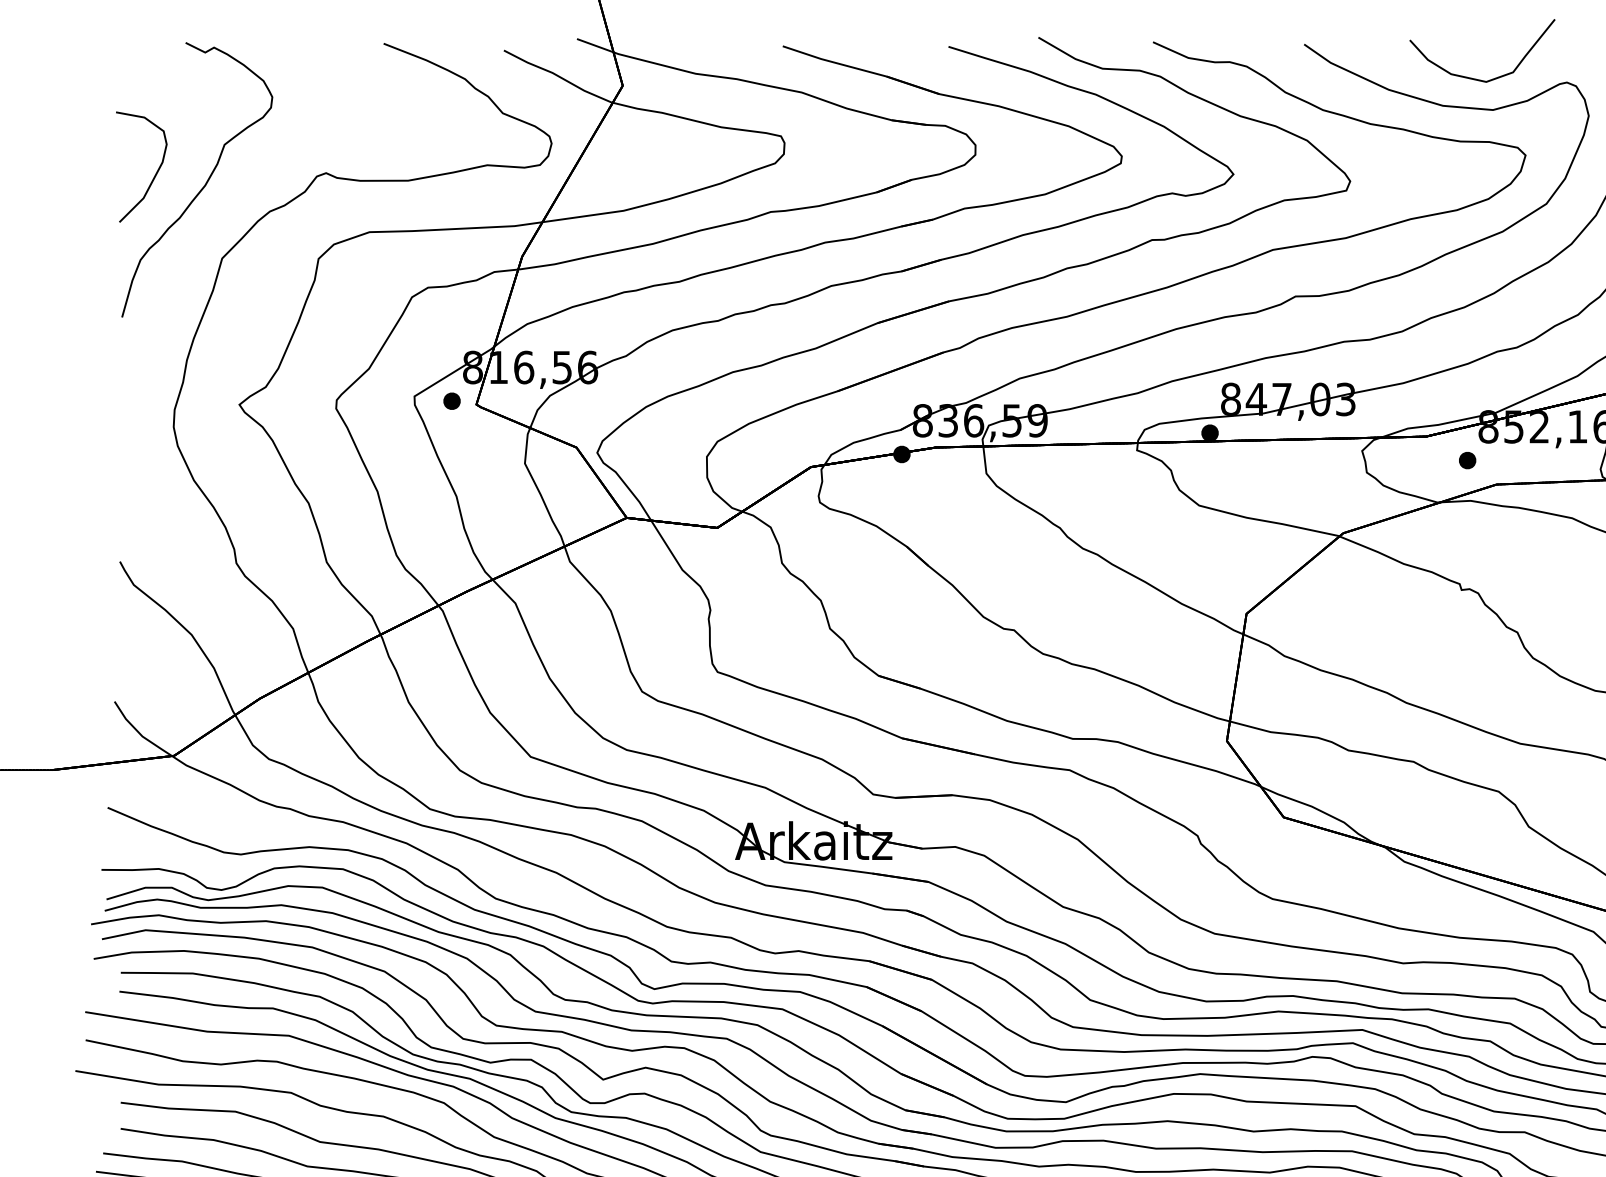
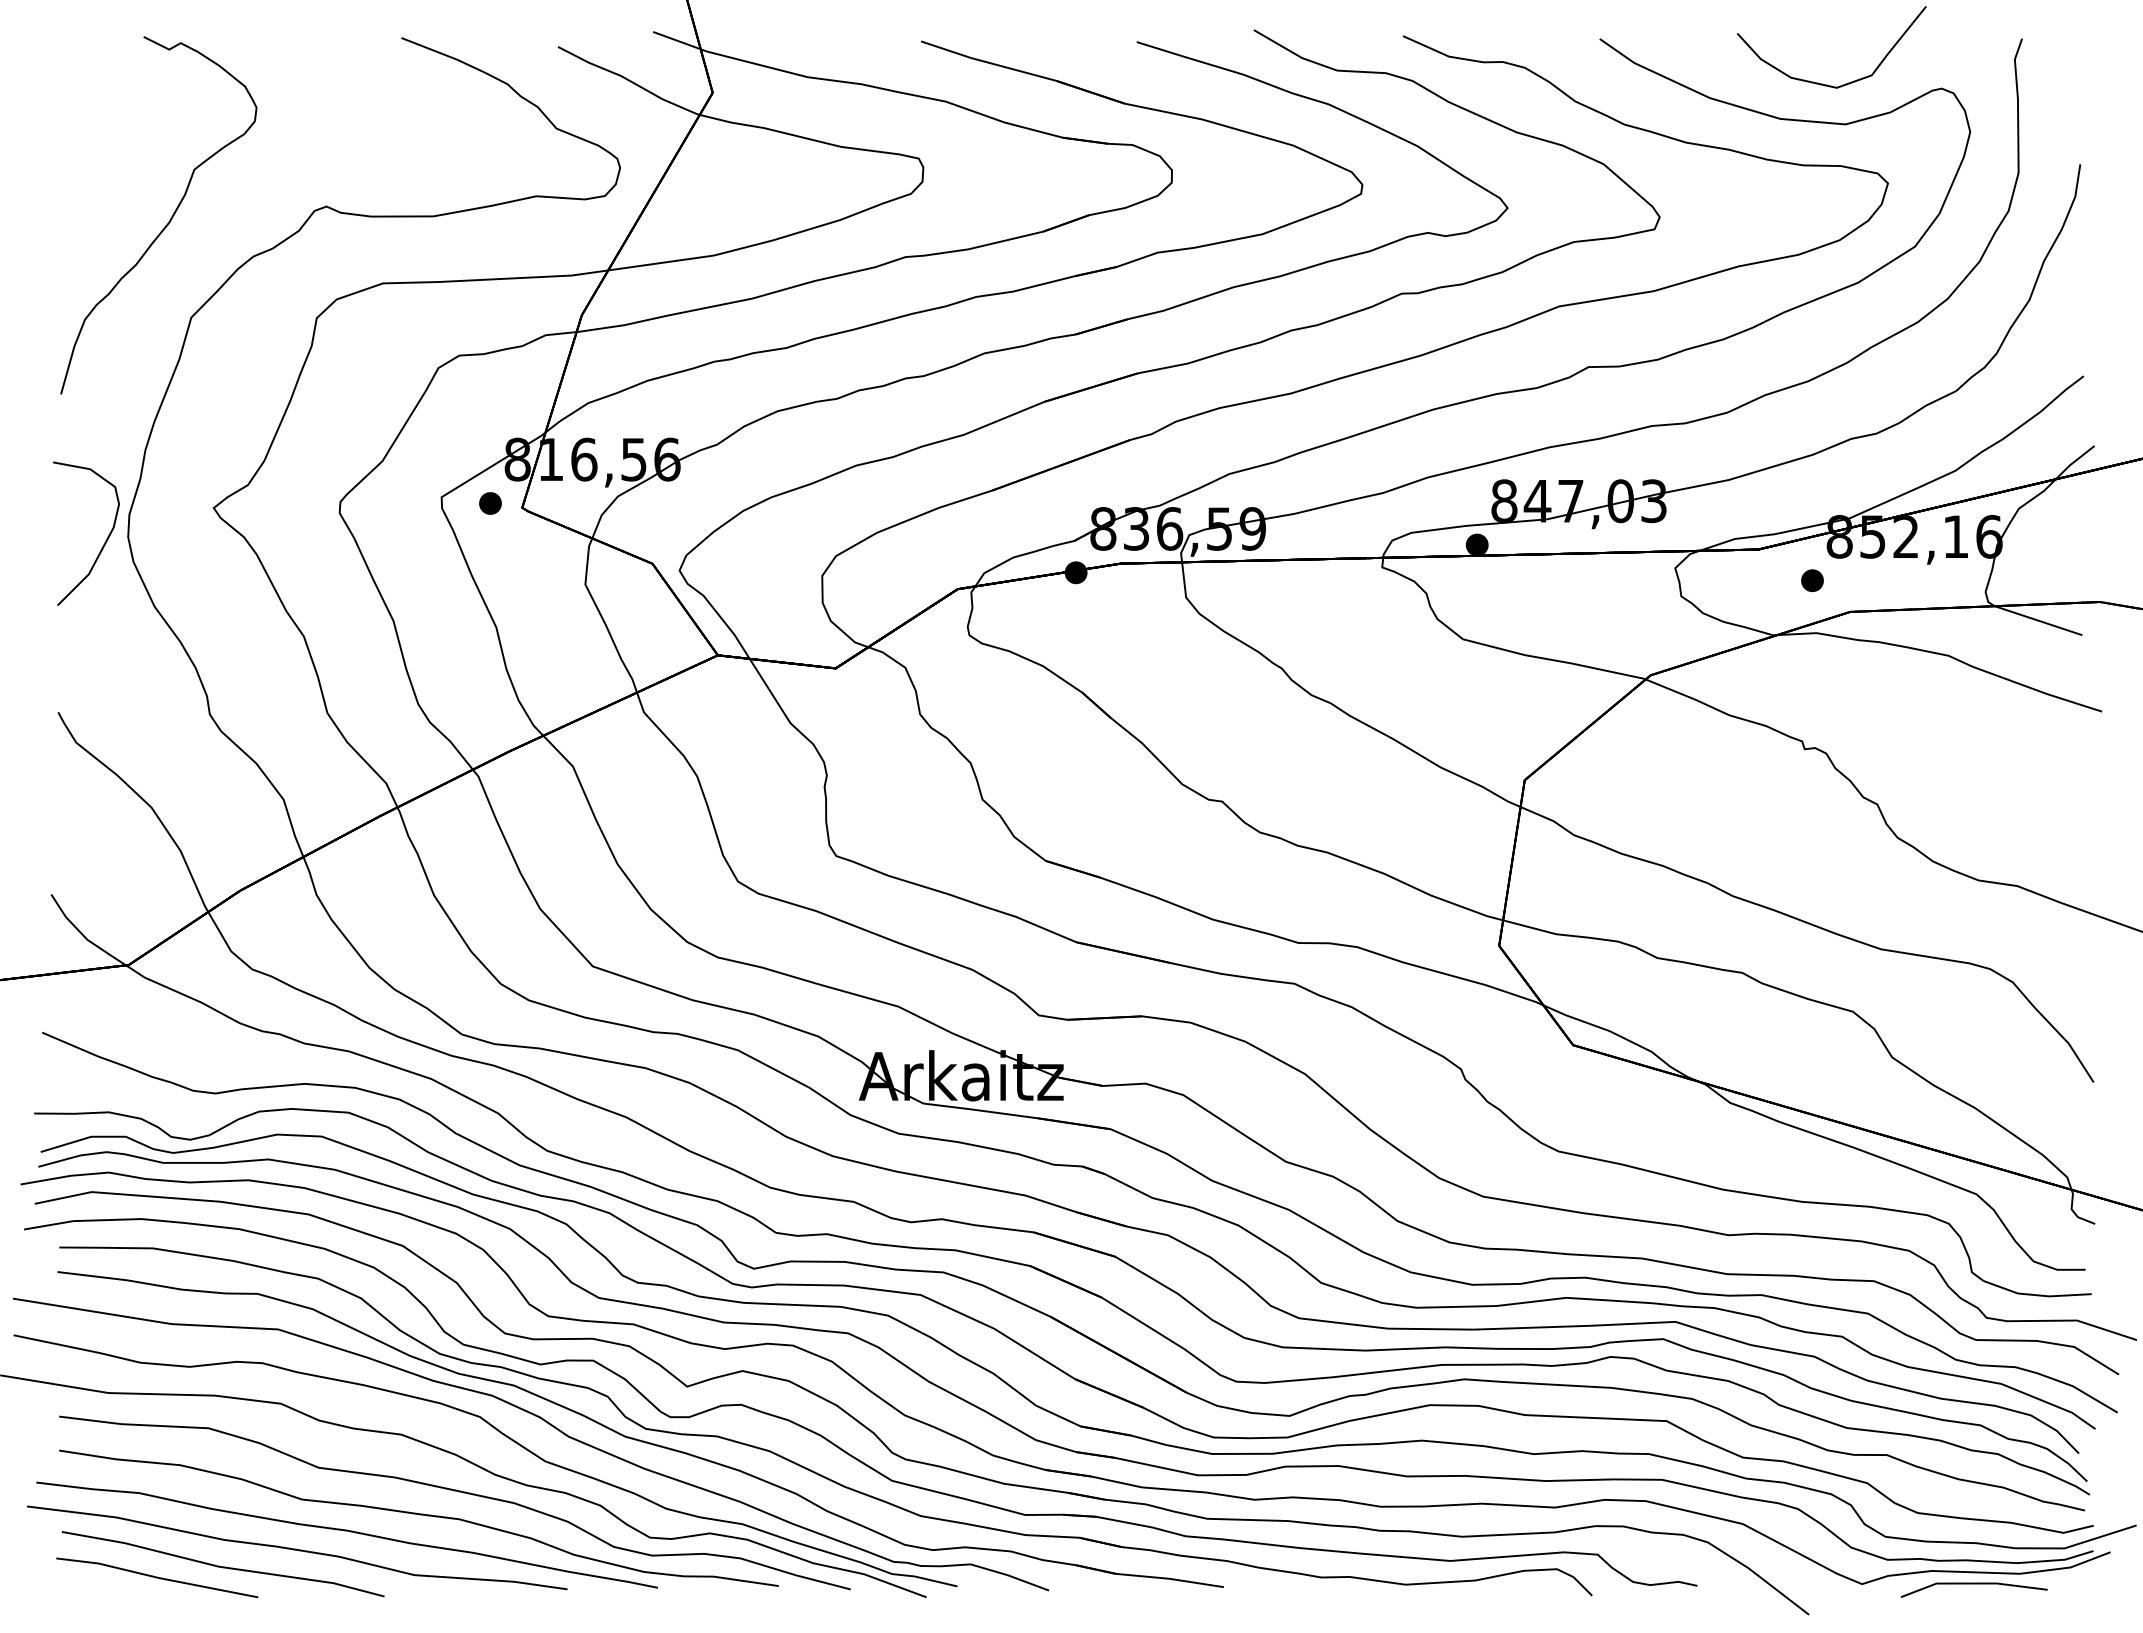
curve: (155, 173) -> (104, 542), moved

